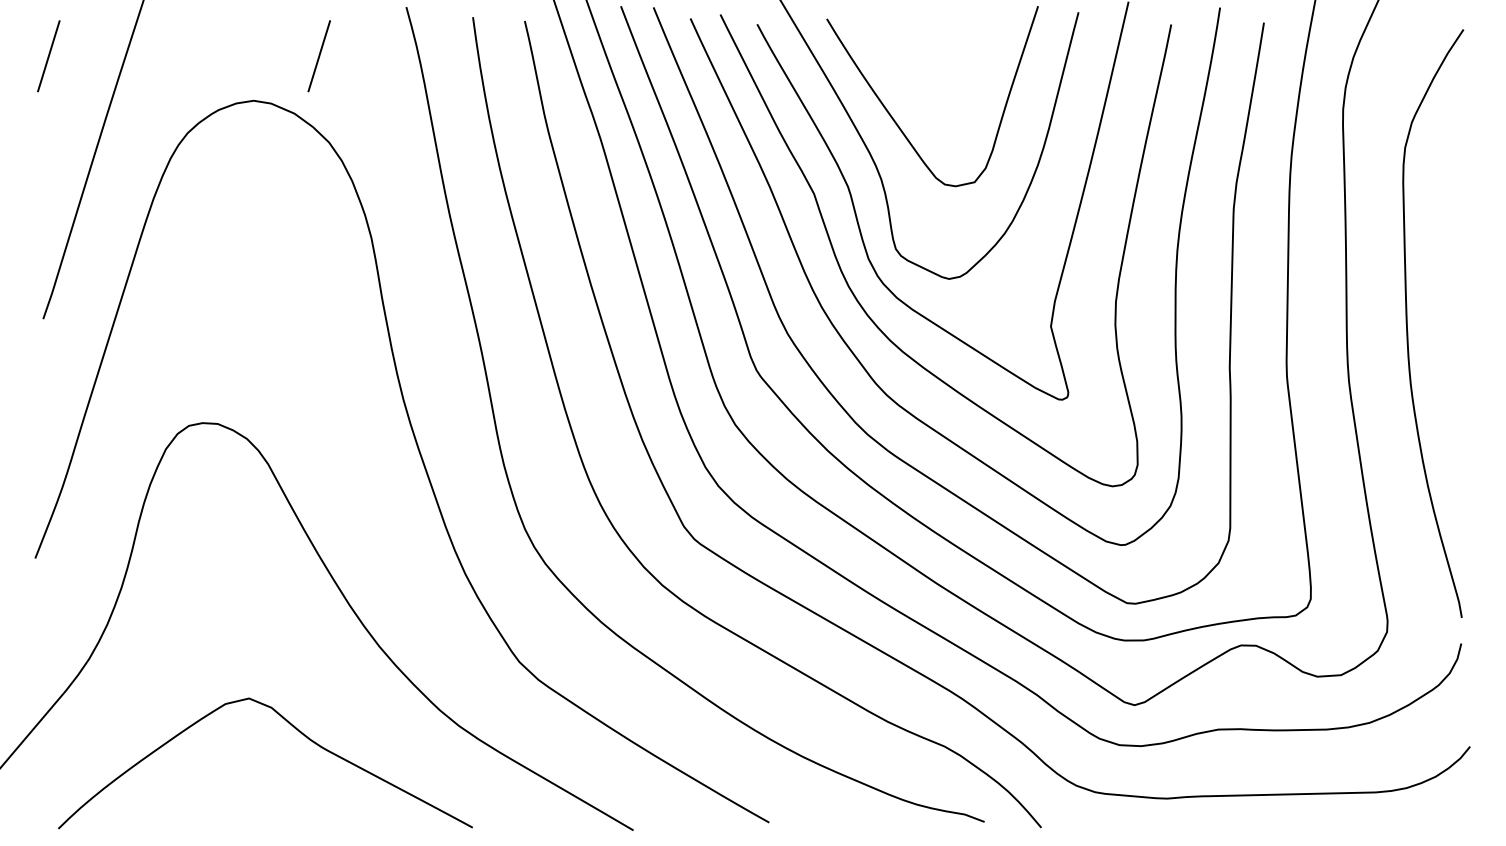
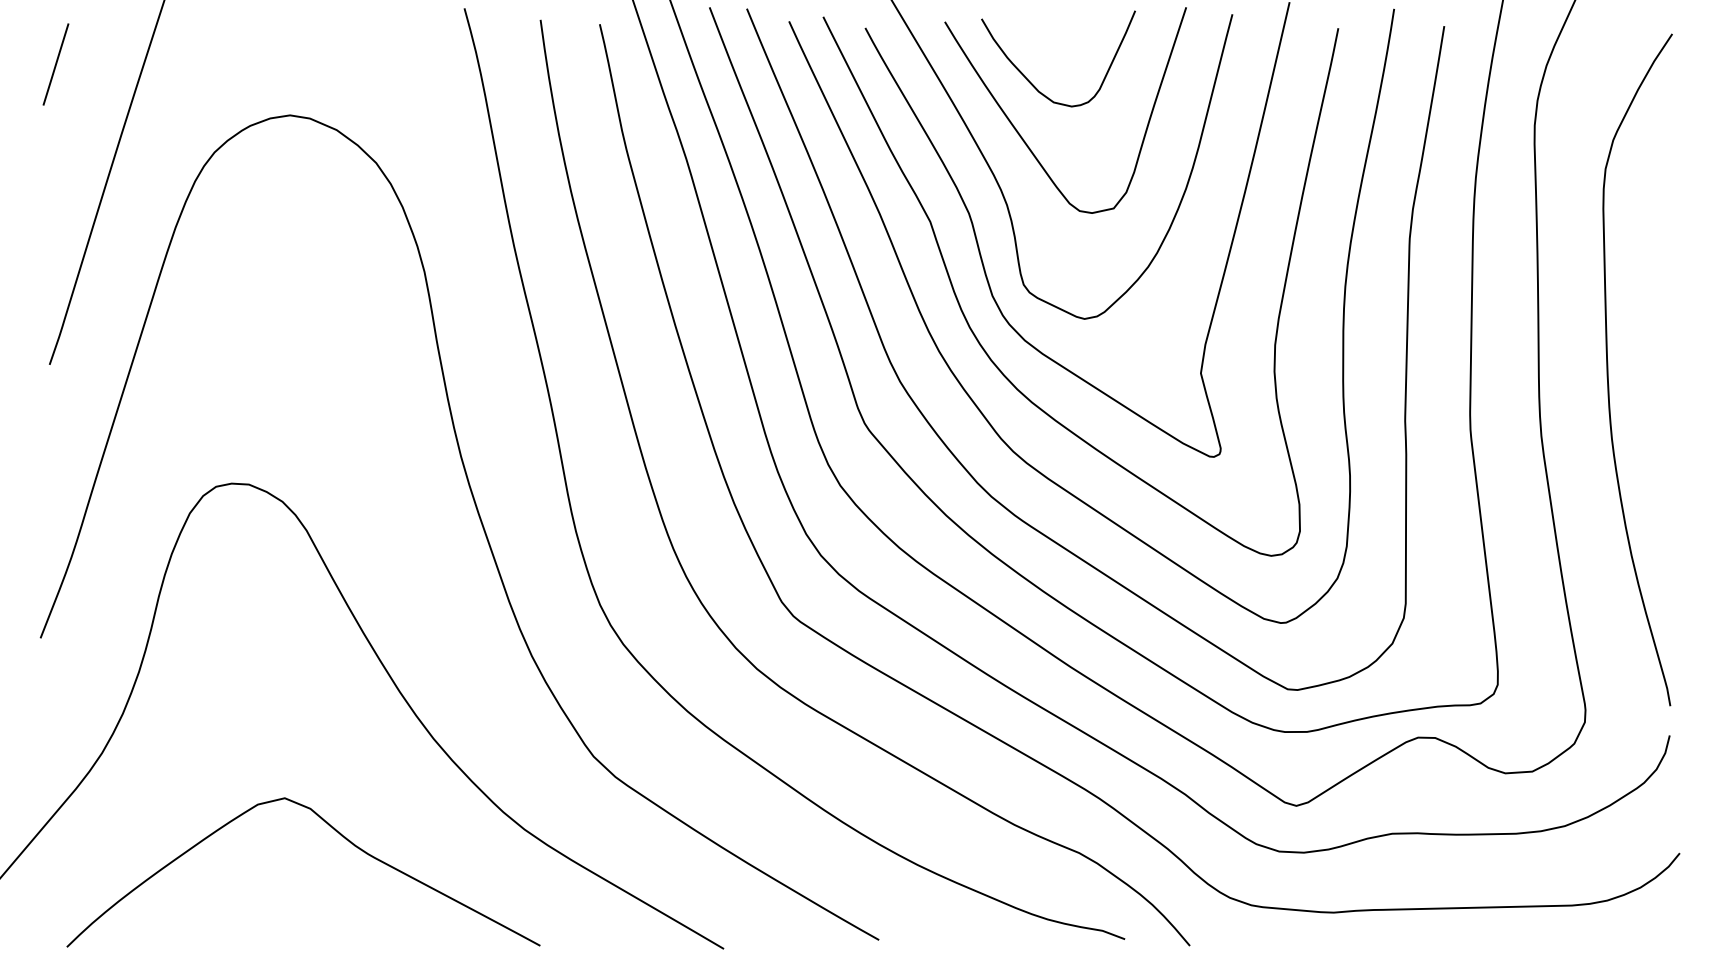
line: (318, 56) -> (364, 64), removed
curve: (903, 72) -> (1032, 83), added

